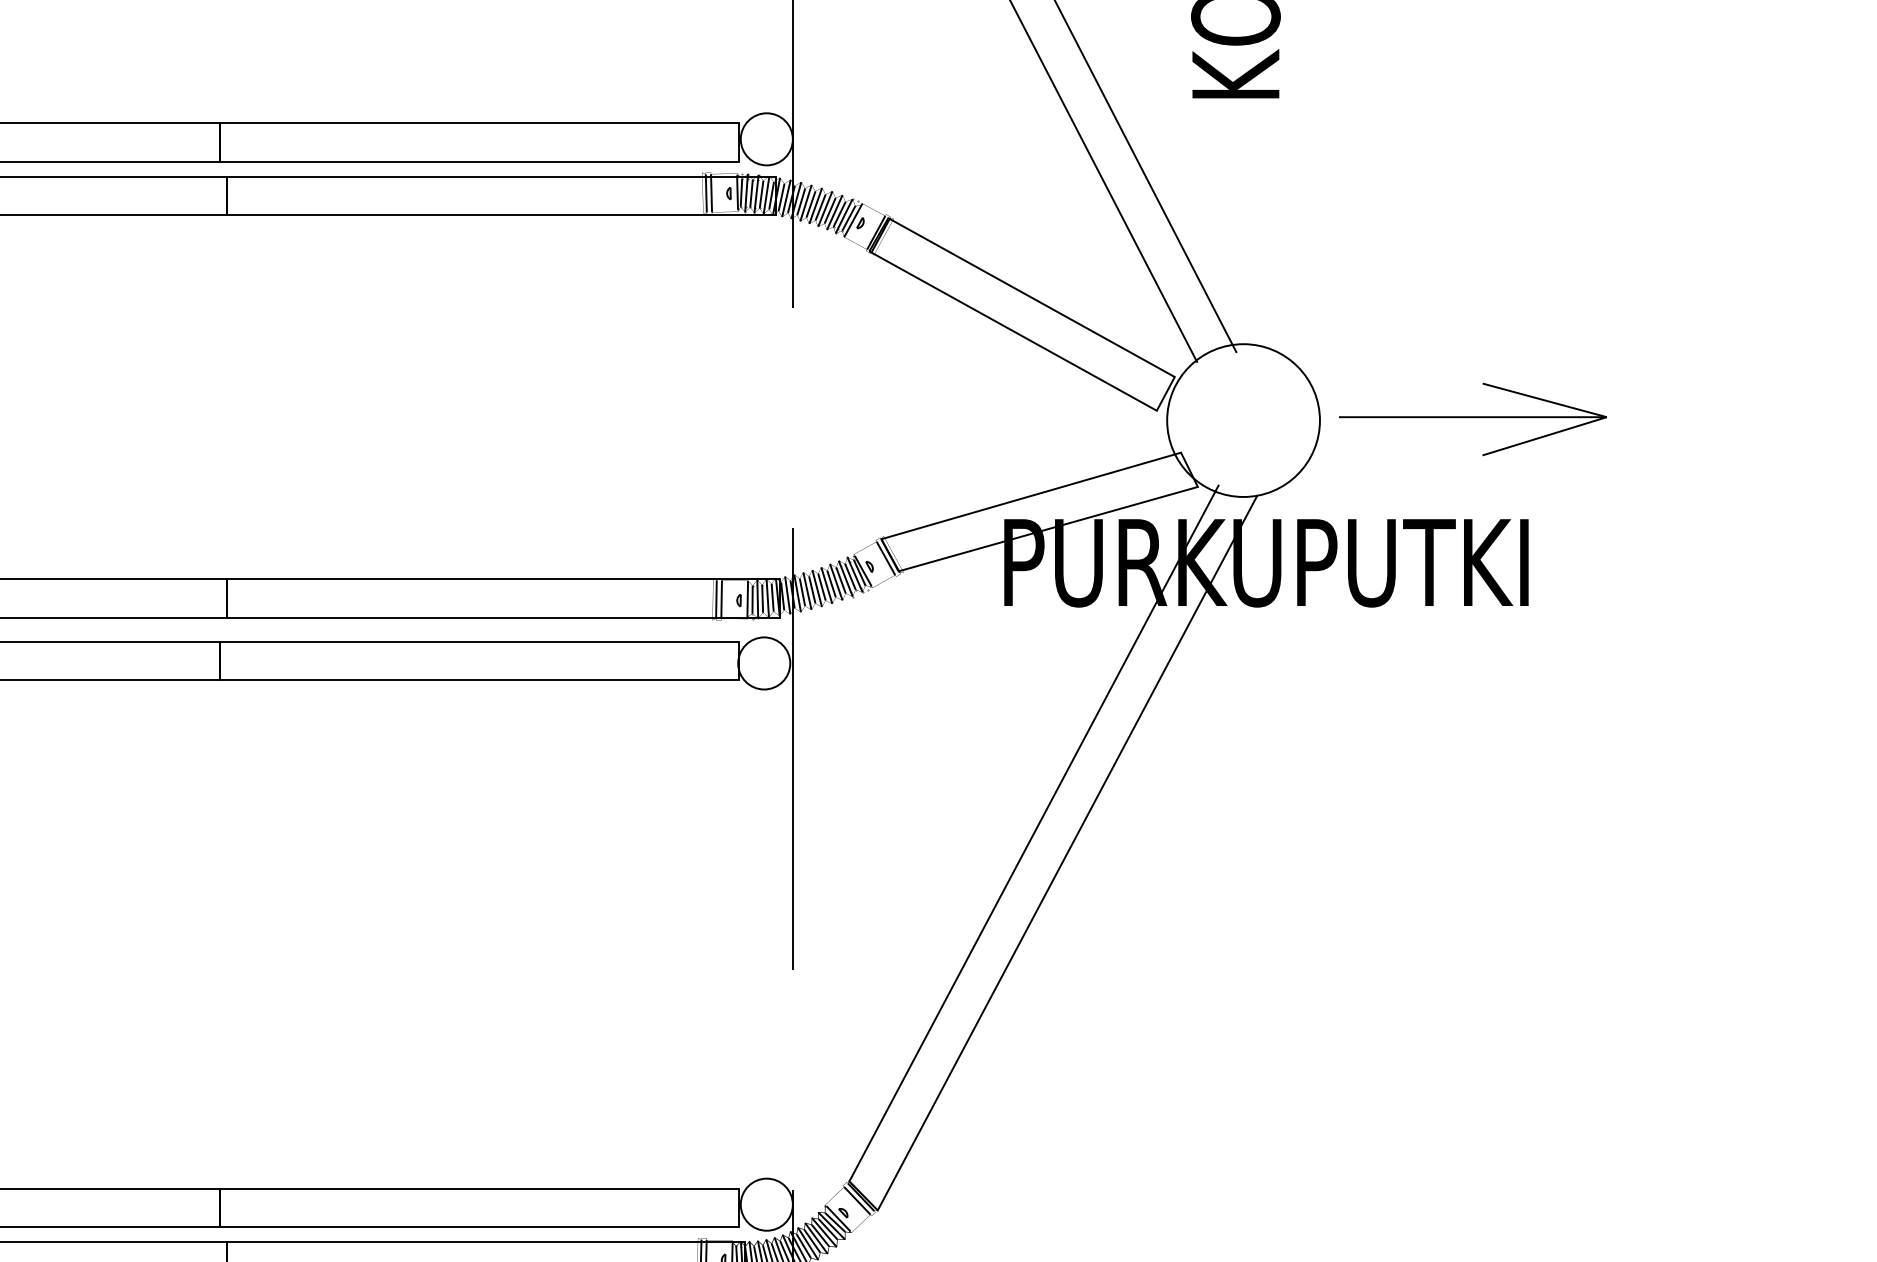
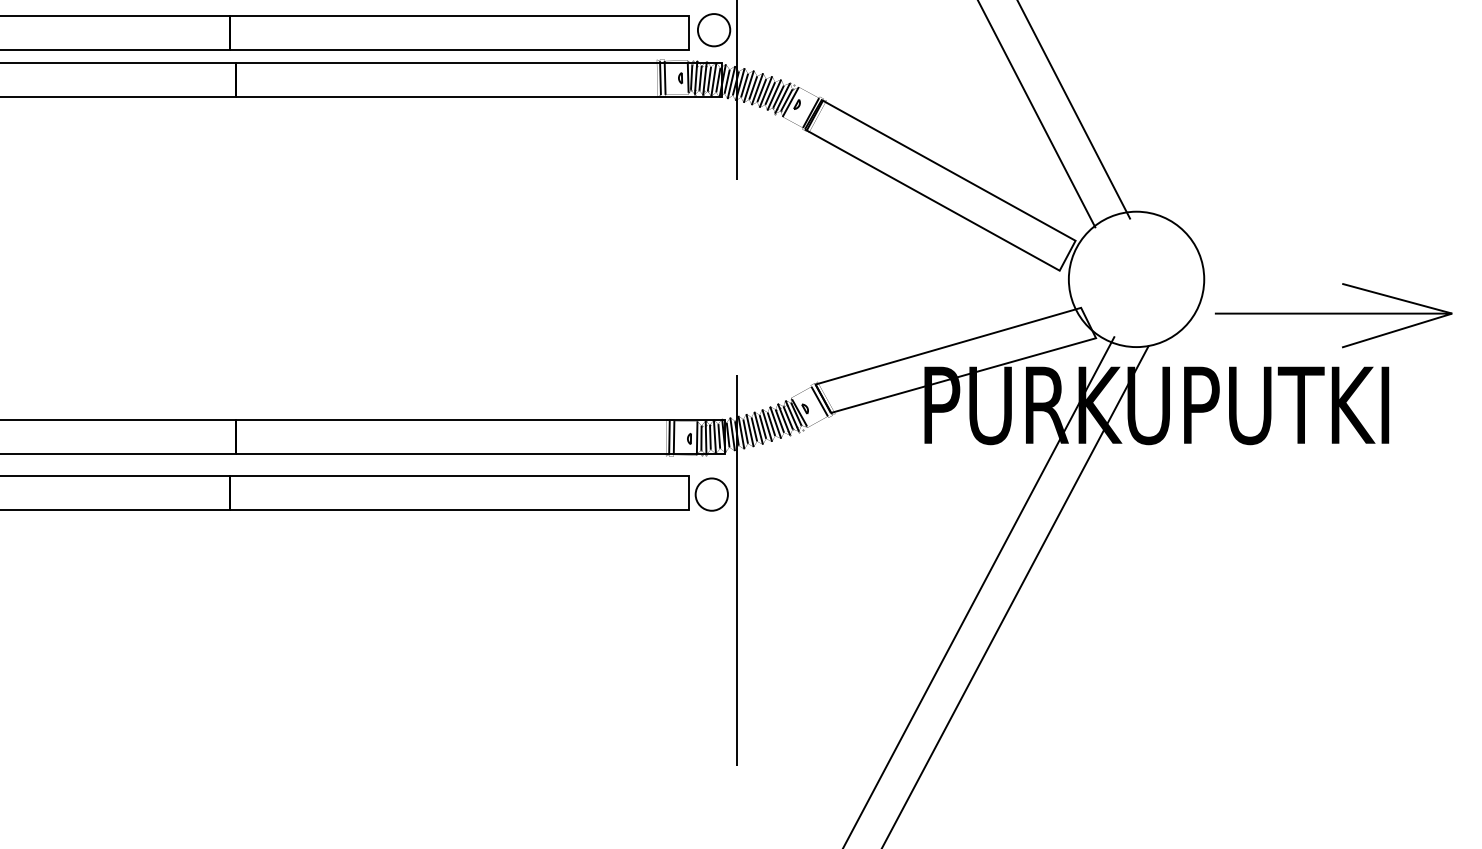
circle: (766, 139) -> (713, 30), size x0.7
part: (1472, 419) -> (1333, 315), moved
circle: (764, 663) -> (712, 494), size x0.7

